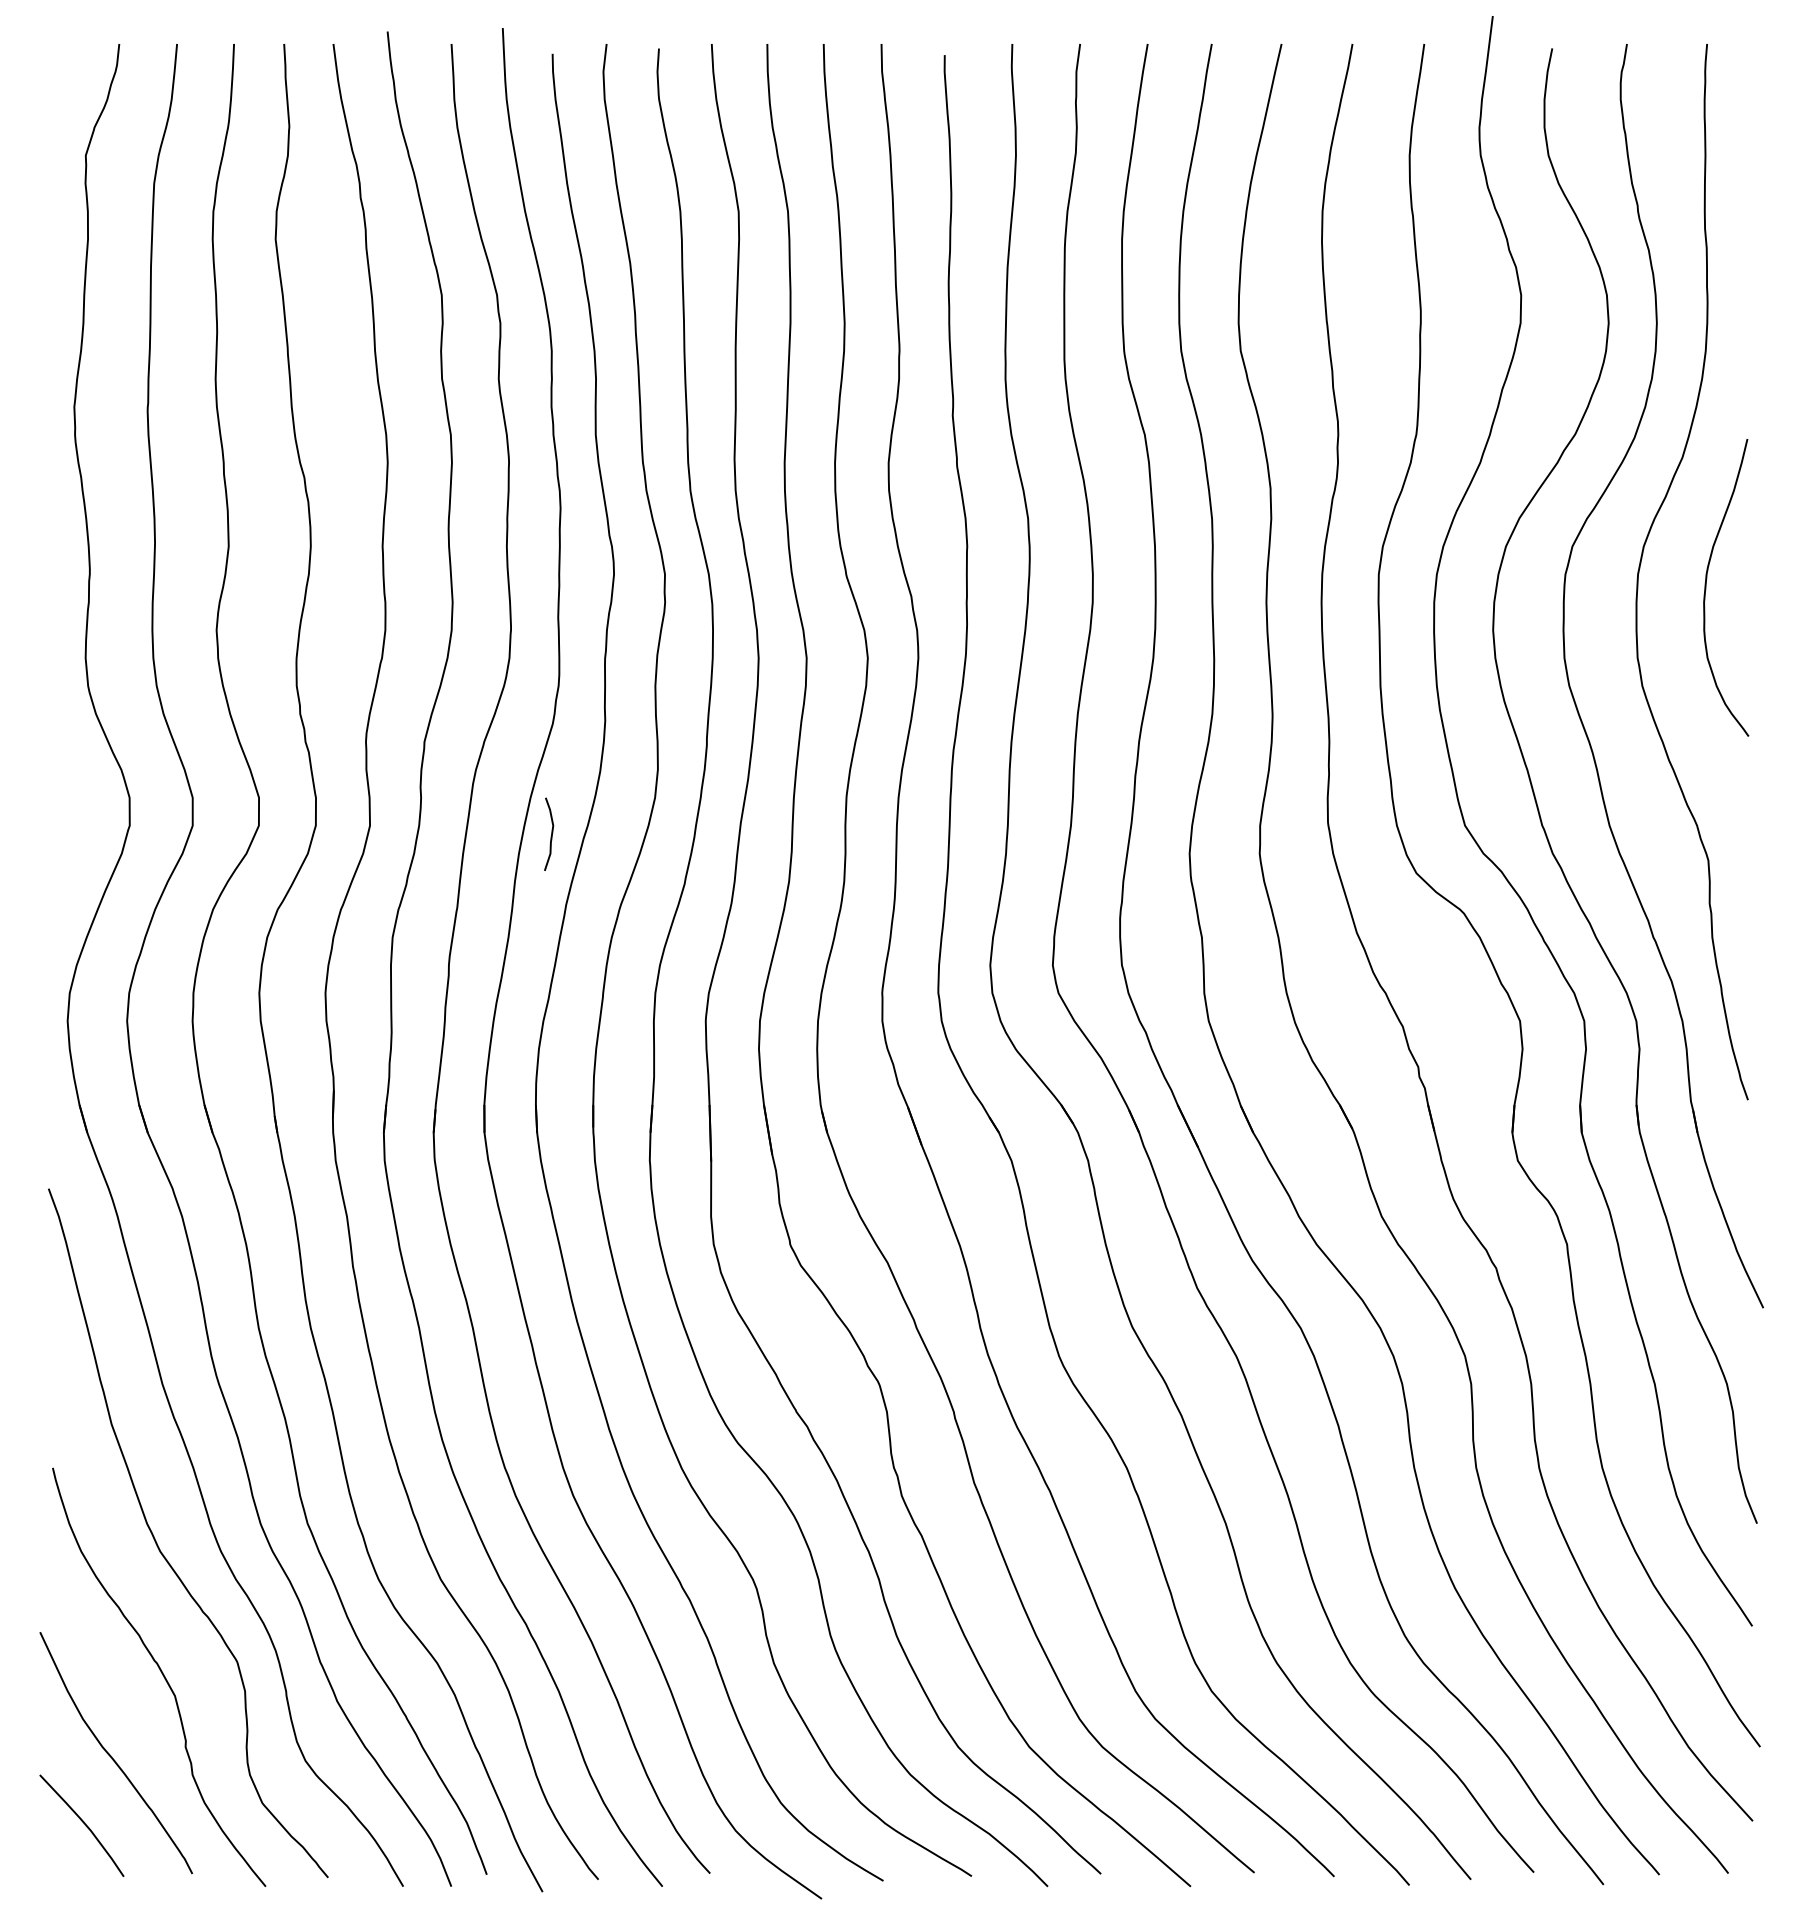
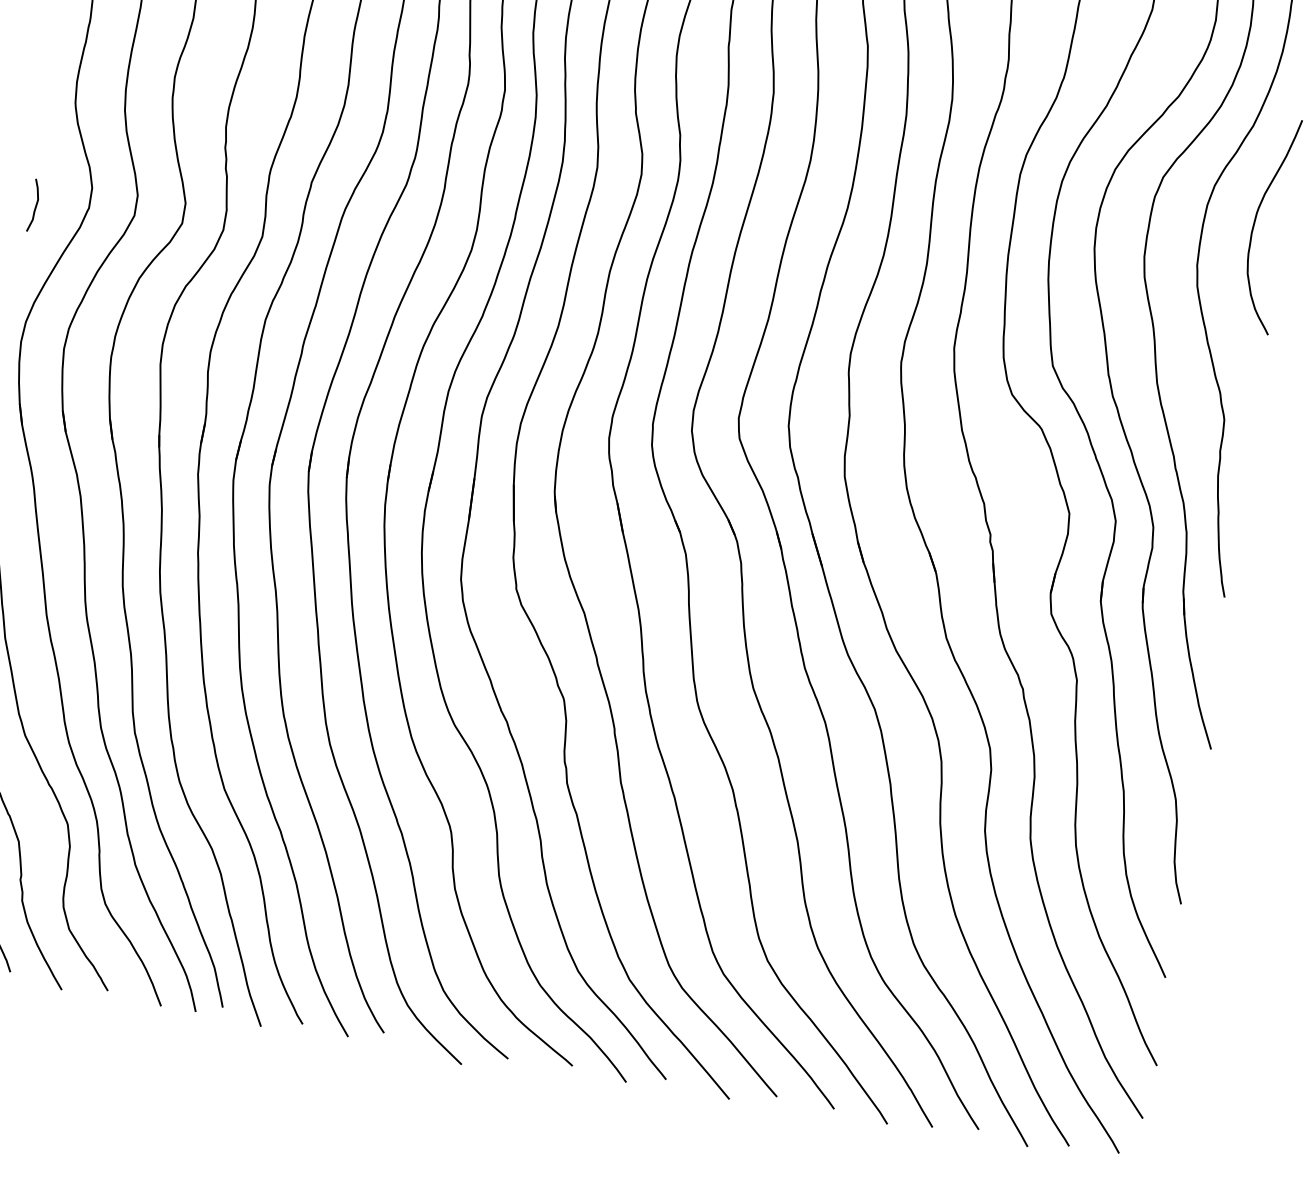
curve: (551, 833) -> (35, 205), moved

